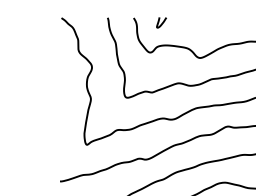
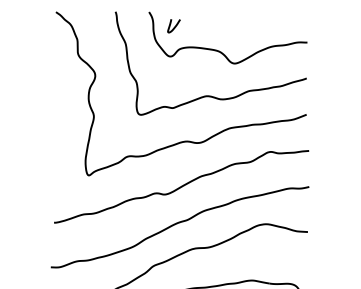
curve: (161, 23) -> (174, 26), moved

